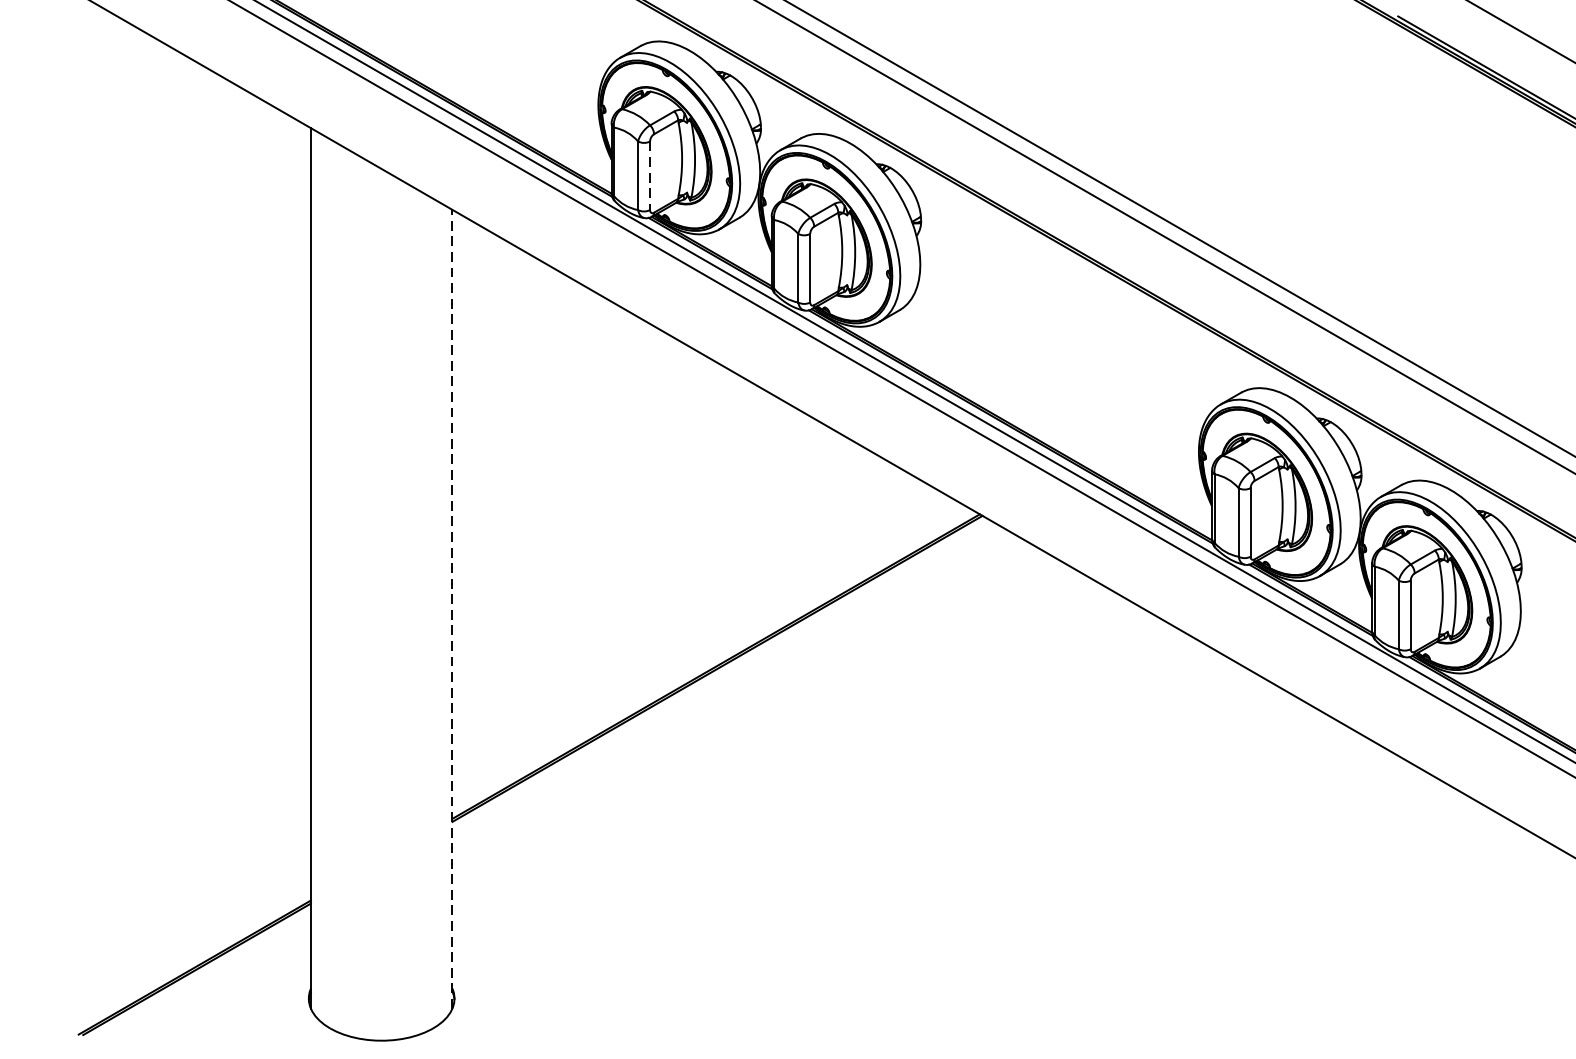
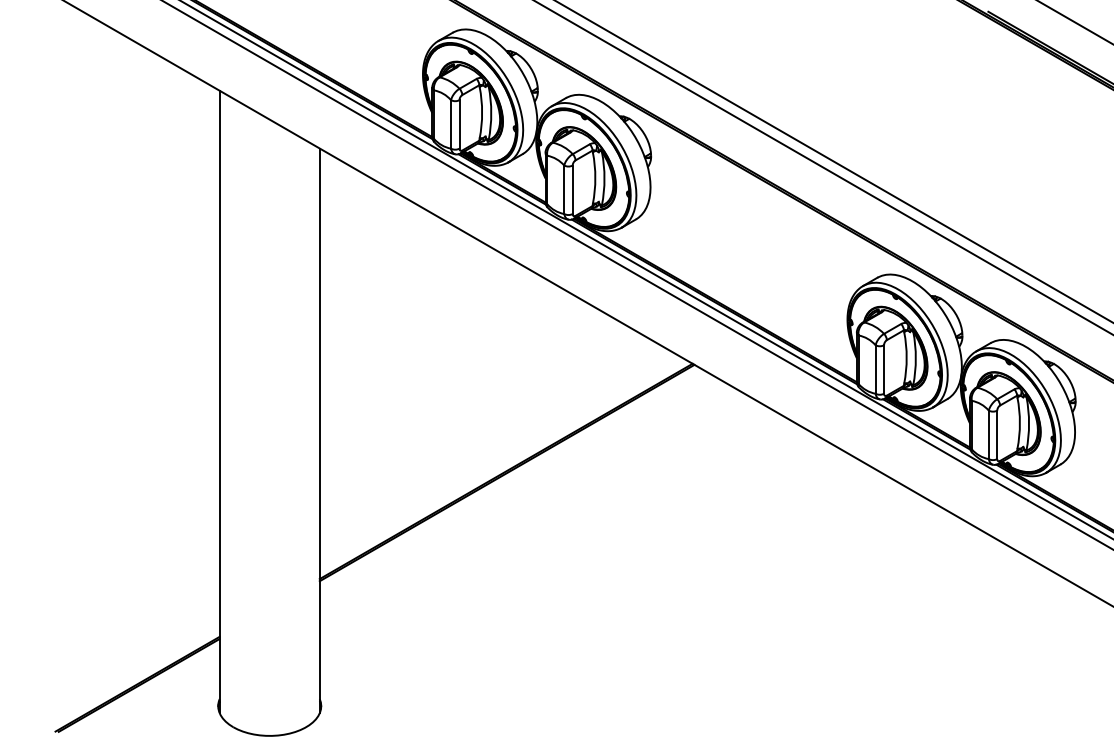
line: (650, 175) -> (459, 124), dashed -> solid
line: (452, 608) -> (319, 430), dashed -> solid

